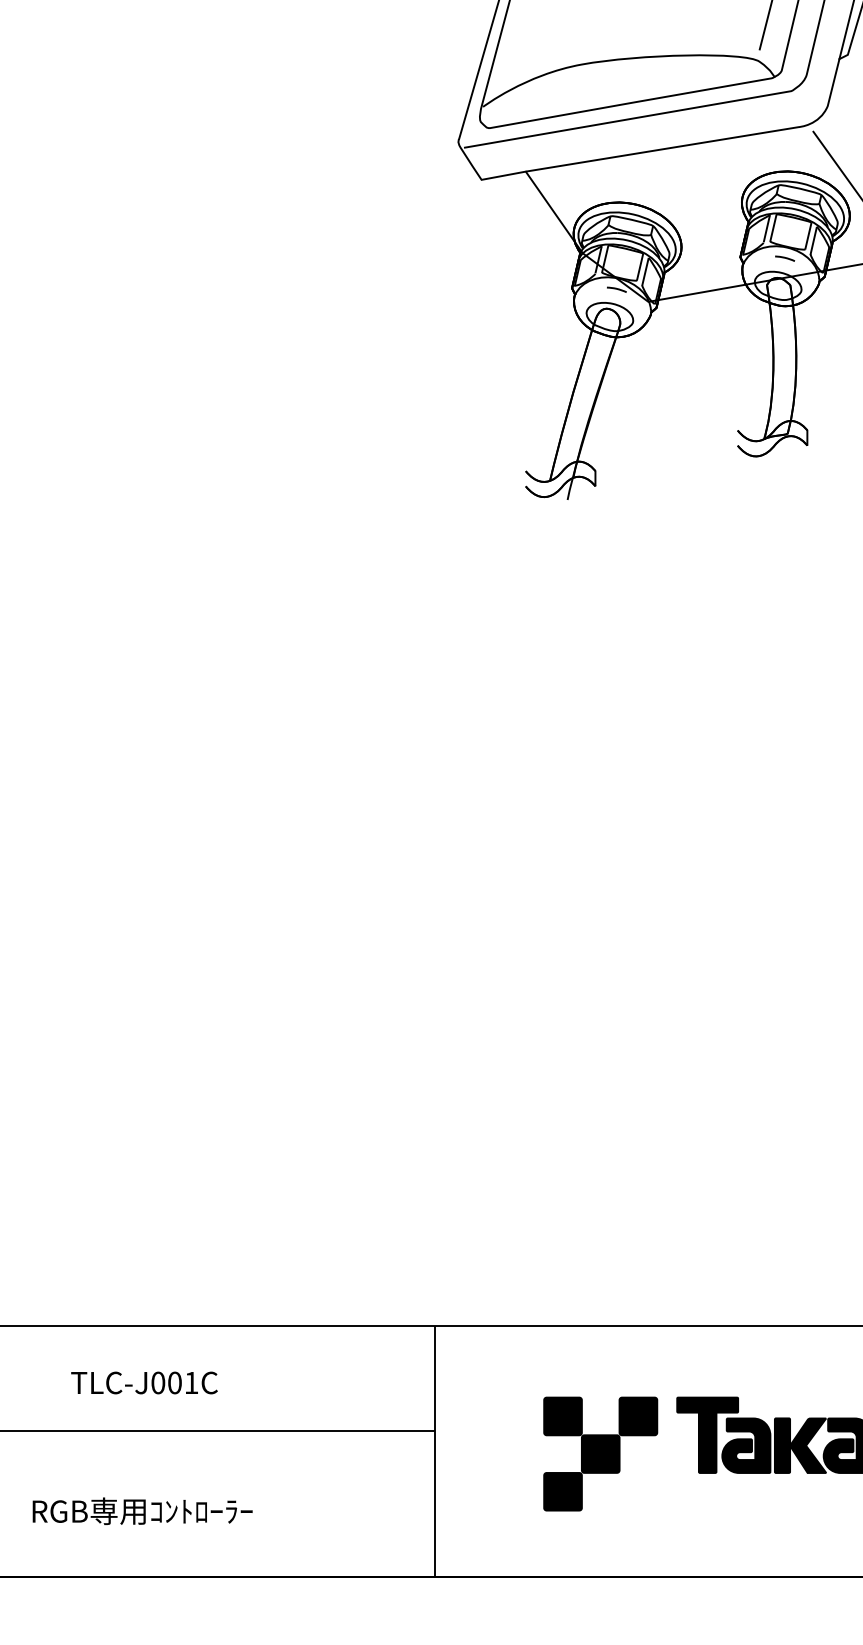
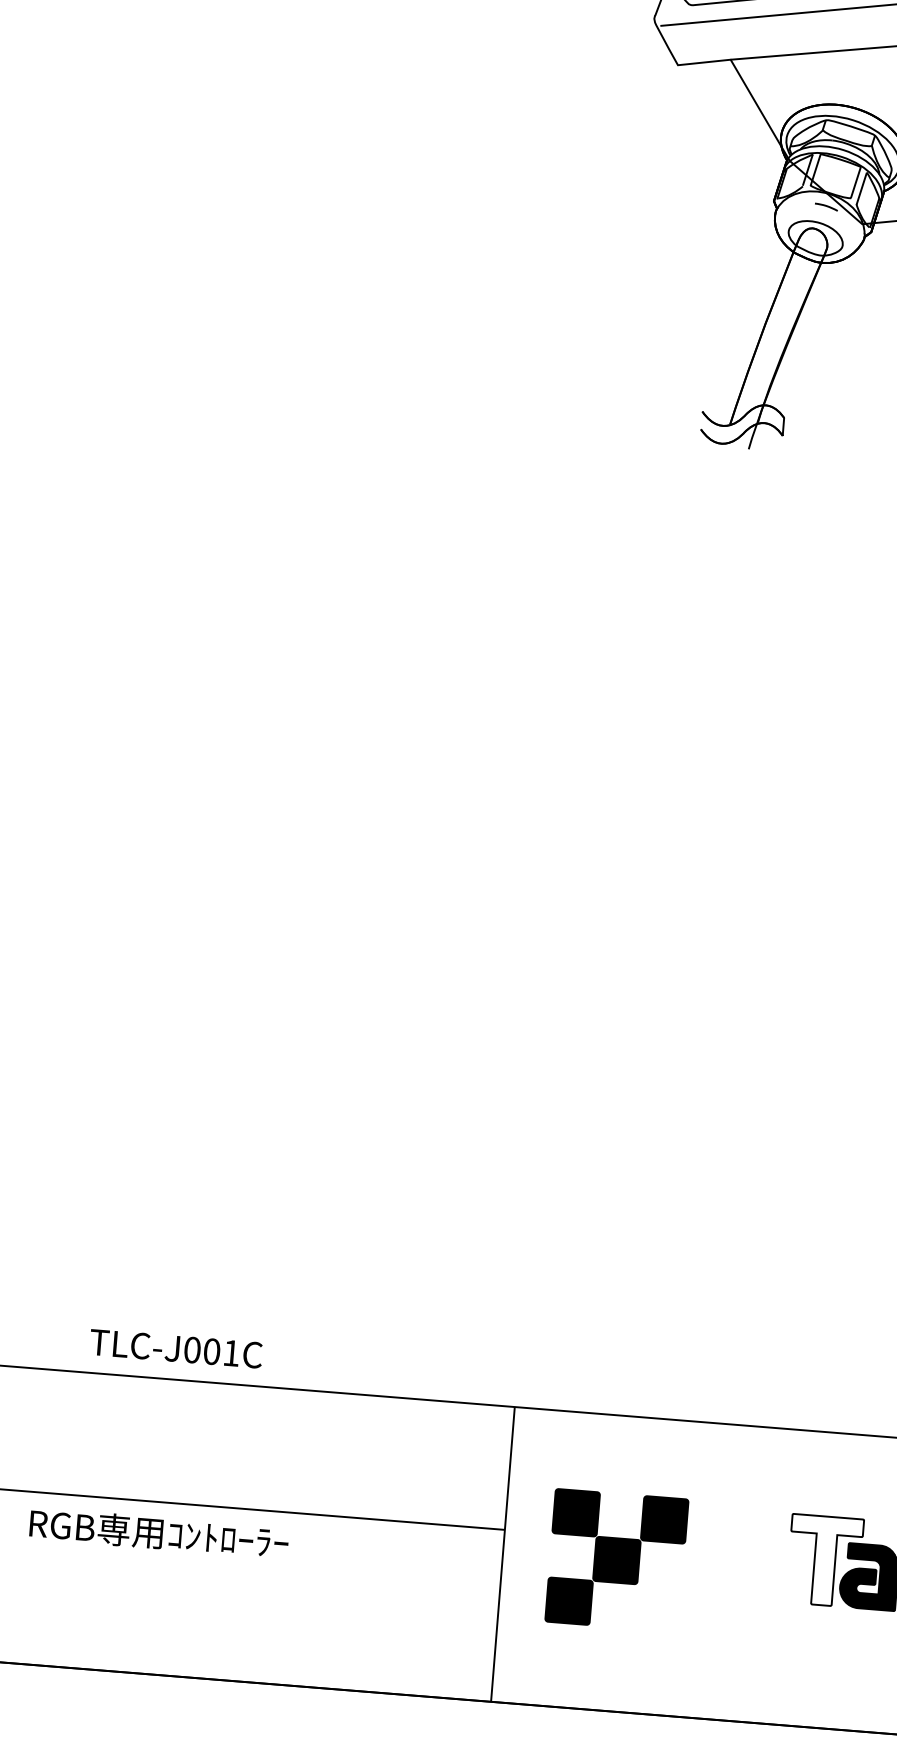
text: (144, 1382) -> (176, 1348), moved
fill: (707, 1434) -> (824, 1560), removed
part: (600, 1453) -> (616, 1559), moved
text: (142, 1510) -> (159, 1532), moved

